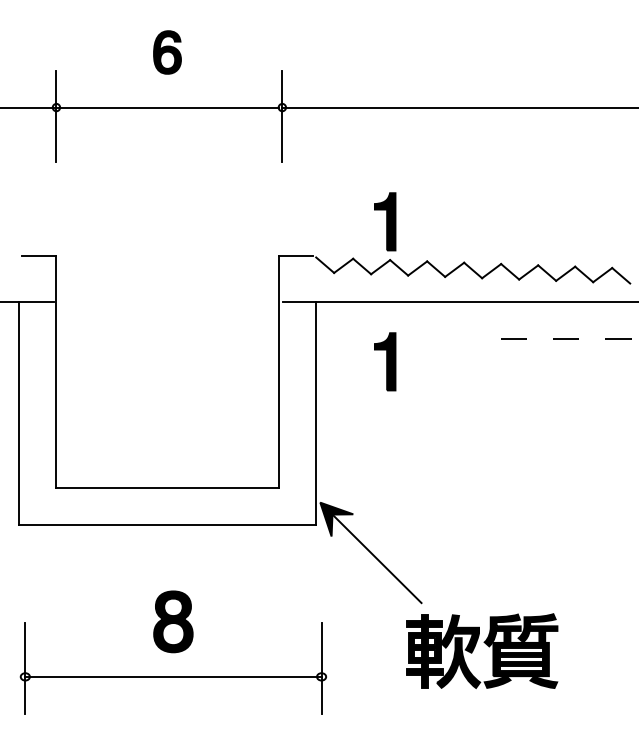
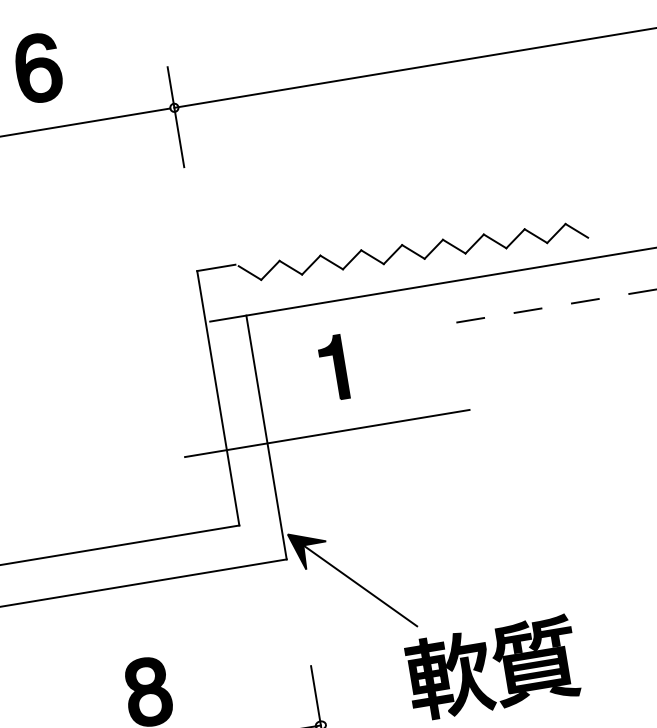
part: (167, 52) -> (38, 68), size x1.43
part: (385, 221) -> (308, 214), removed
line: (369, 418) -> (326, 433), added

